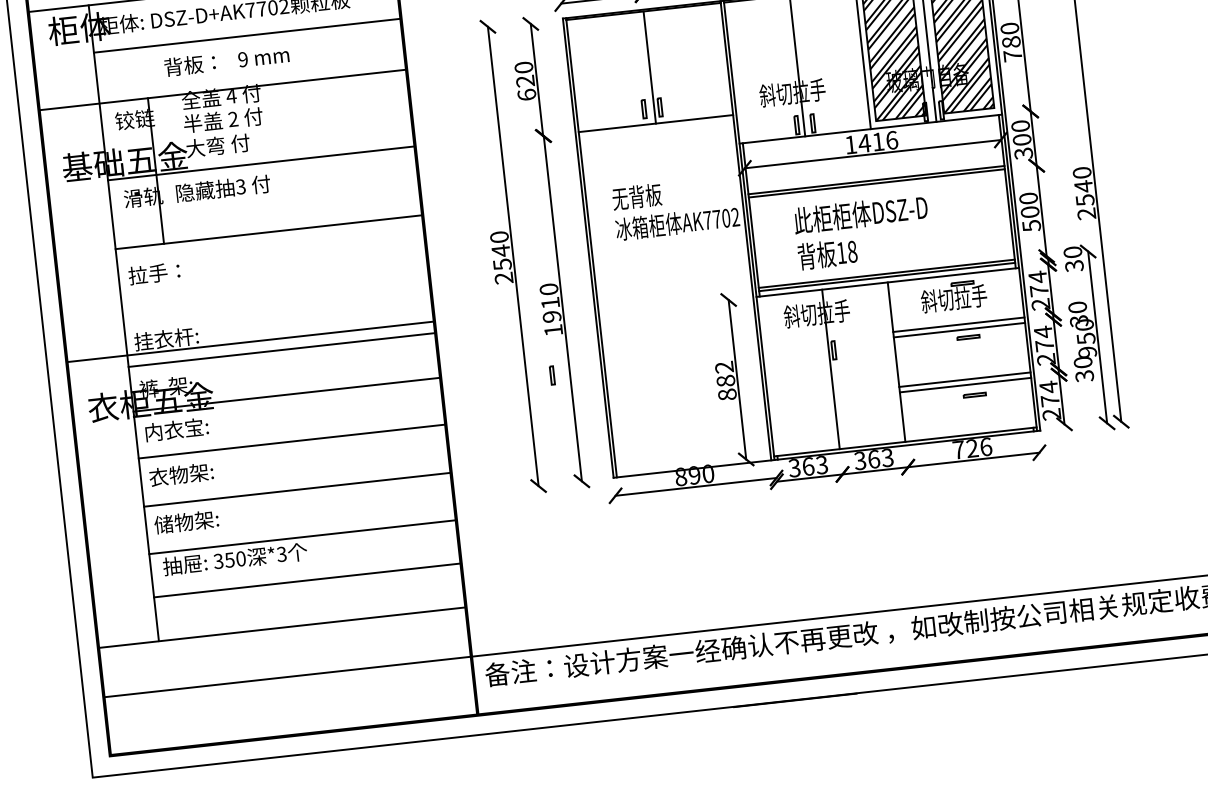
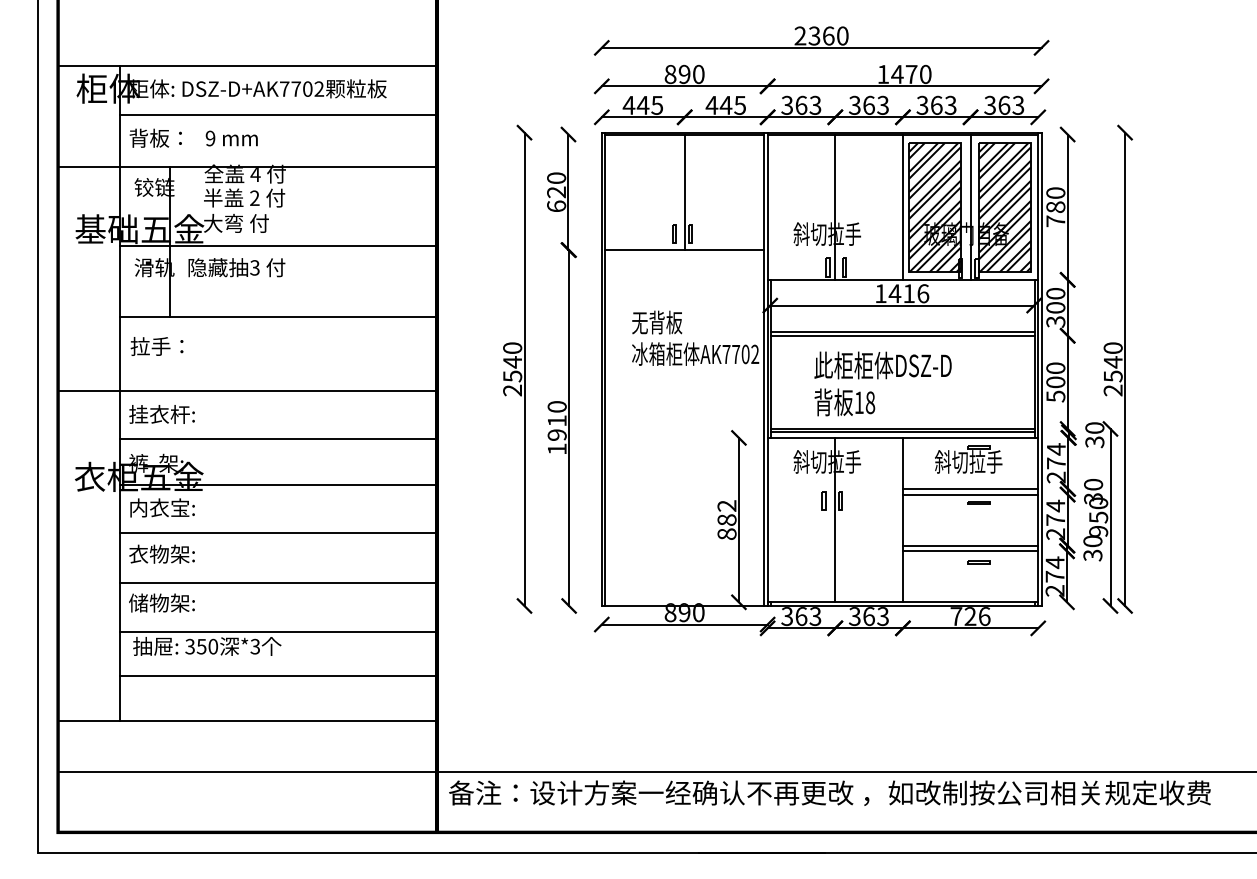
text: (226, 60) -> (193, 137), moved
line: (250, 341) -> (247, 390), moved
part: (551, 375) -> (823, 500), moved

